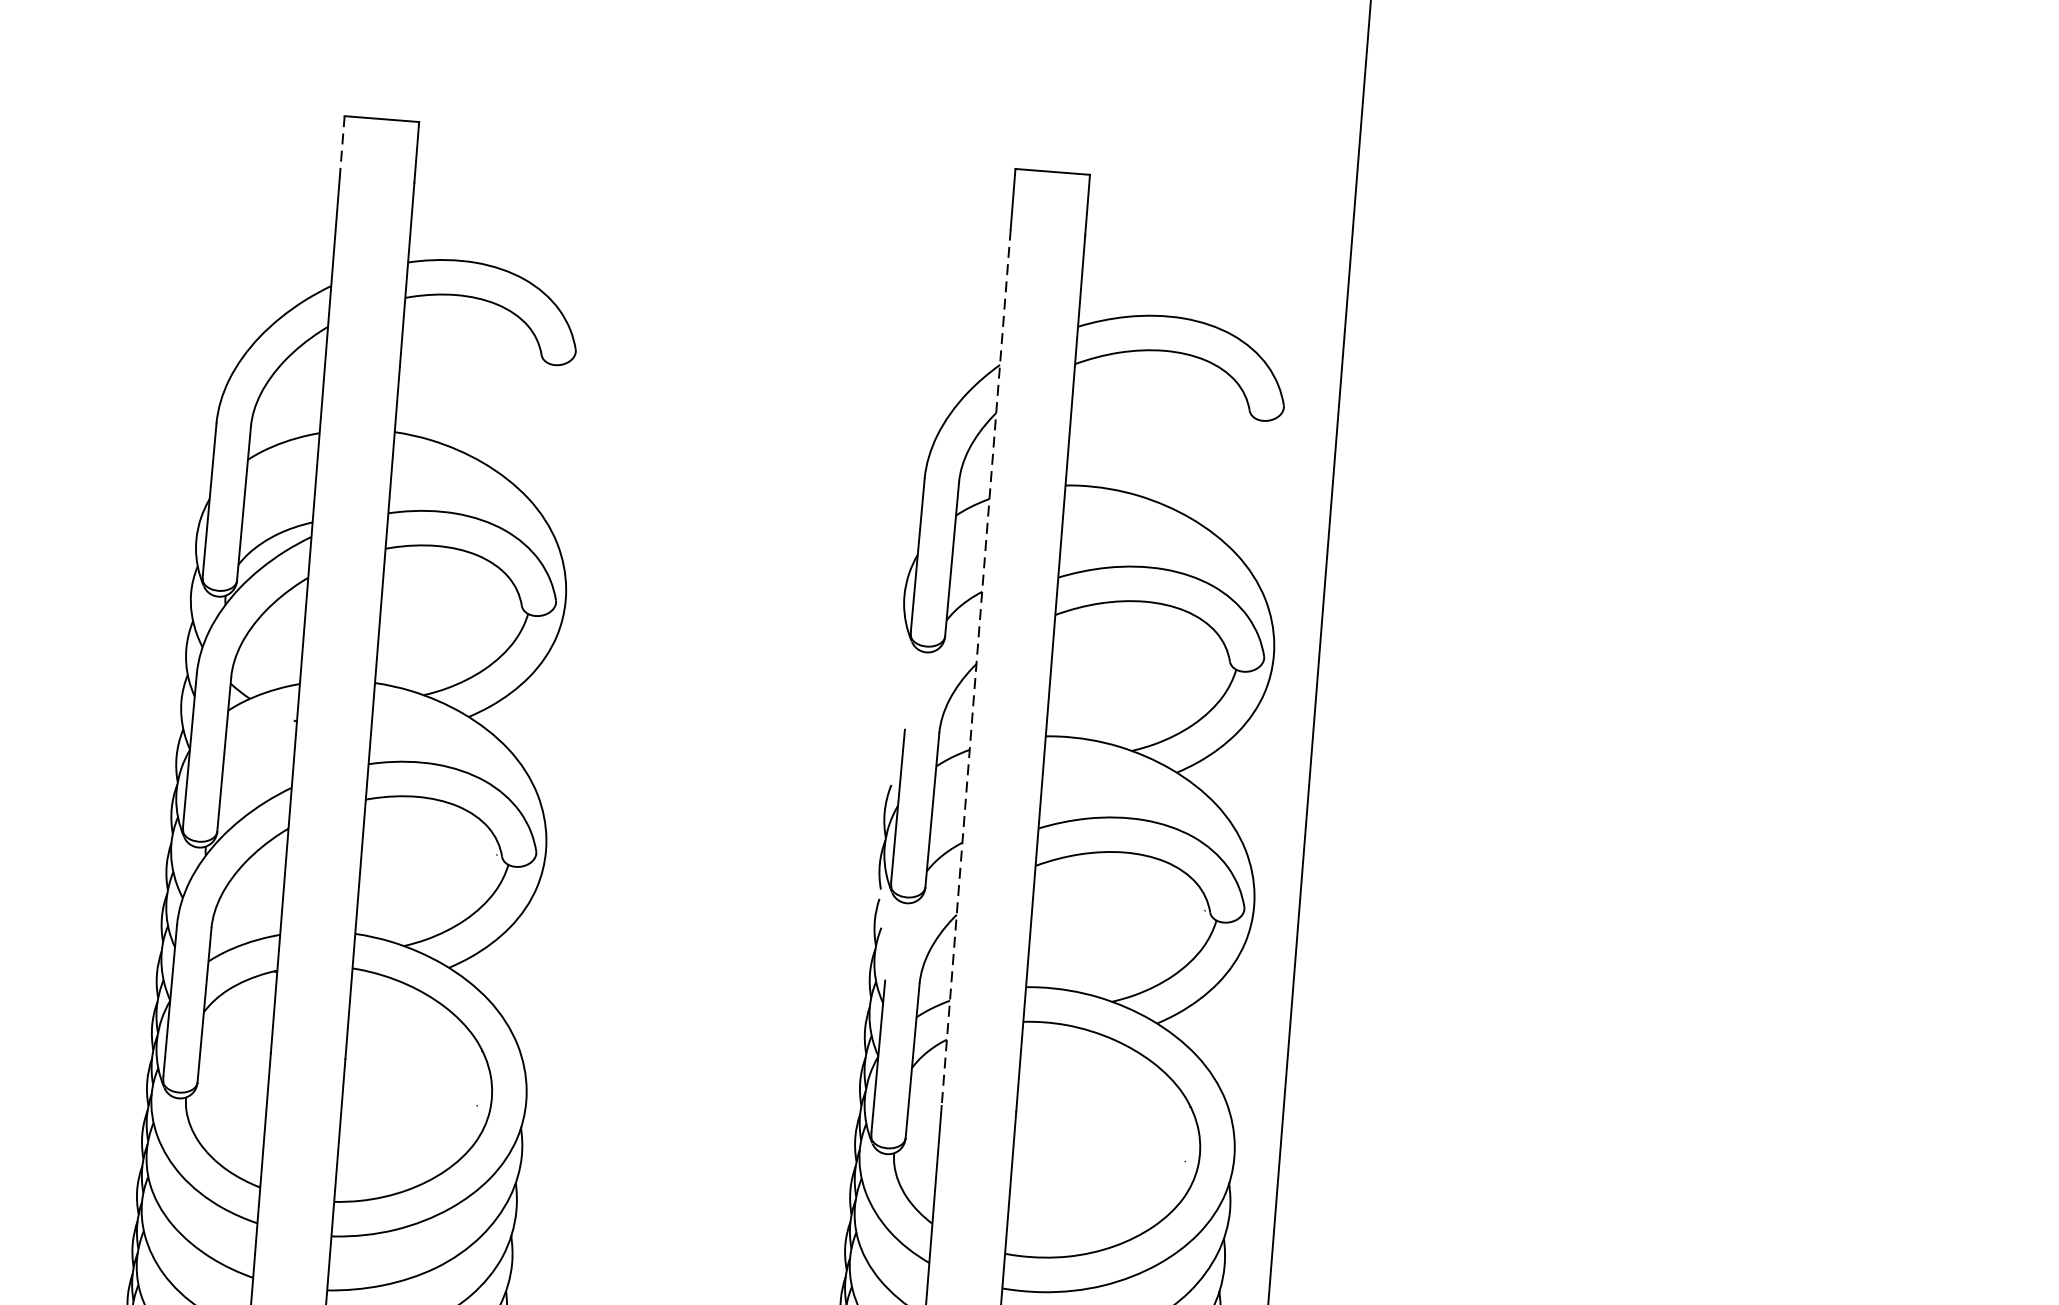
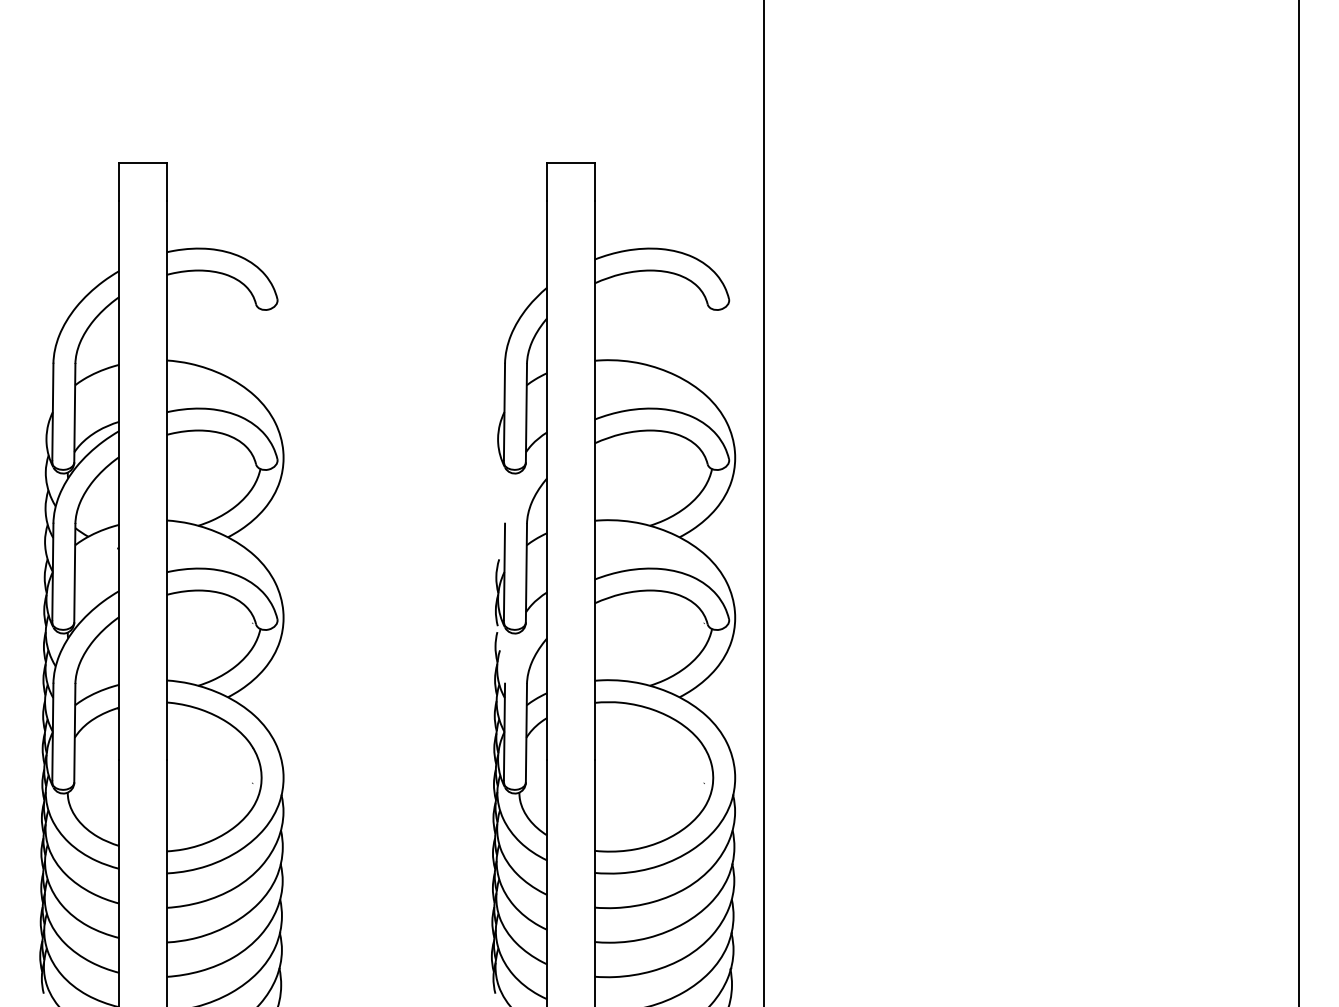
line: (342, 147) -> (119, 182), dashed -> solid
line: (976, 668) -> (547, 481), dashed -> solid

